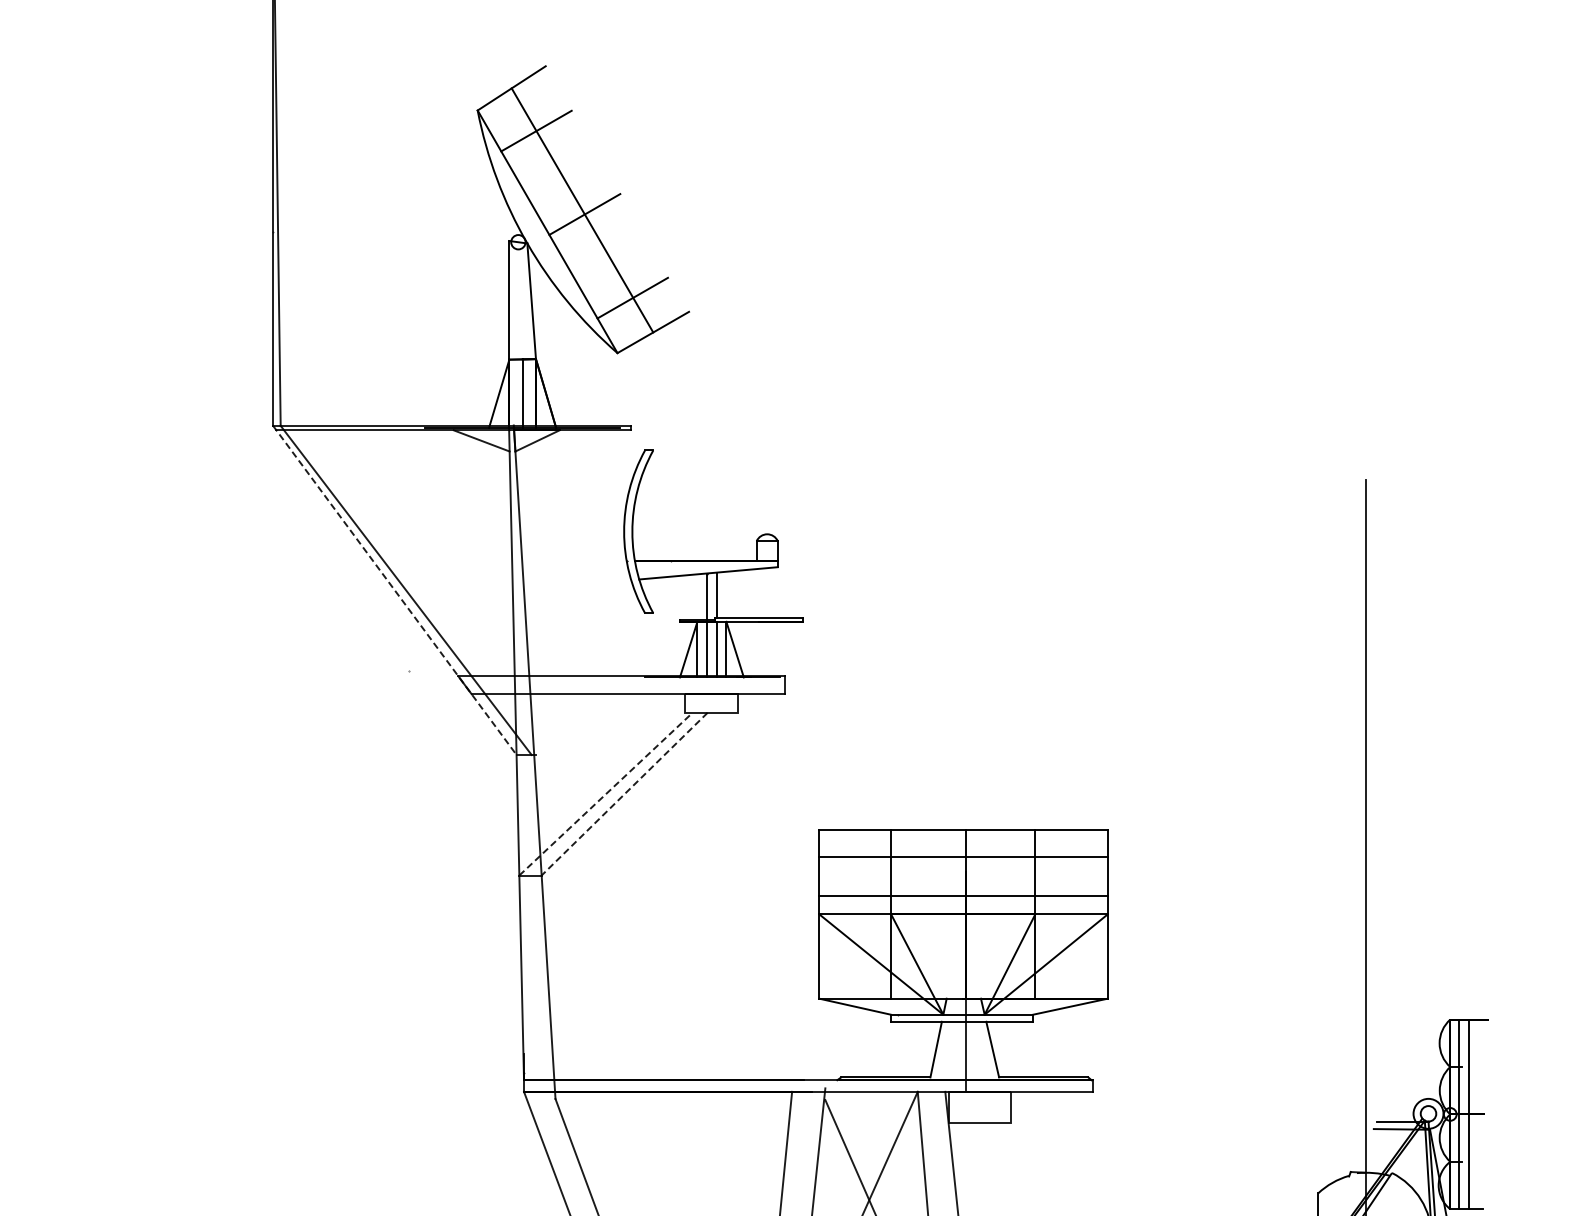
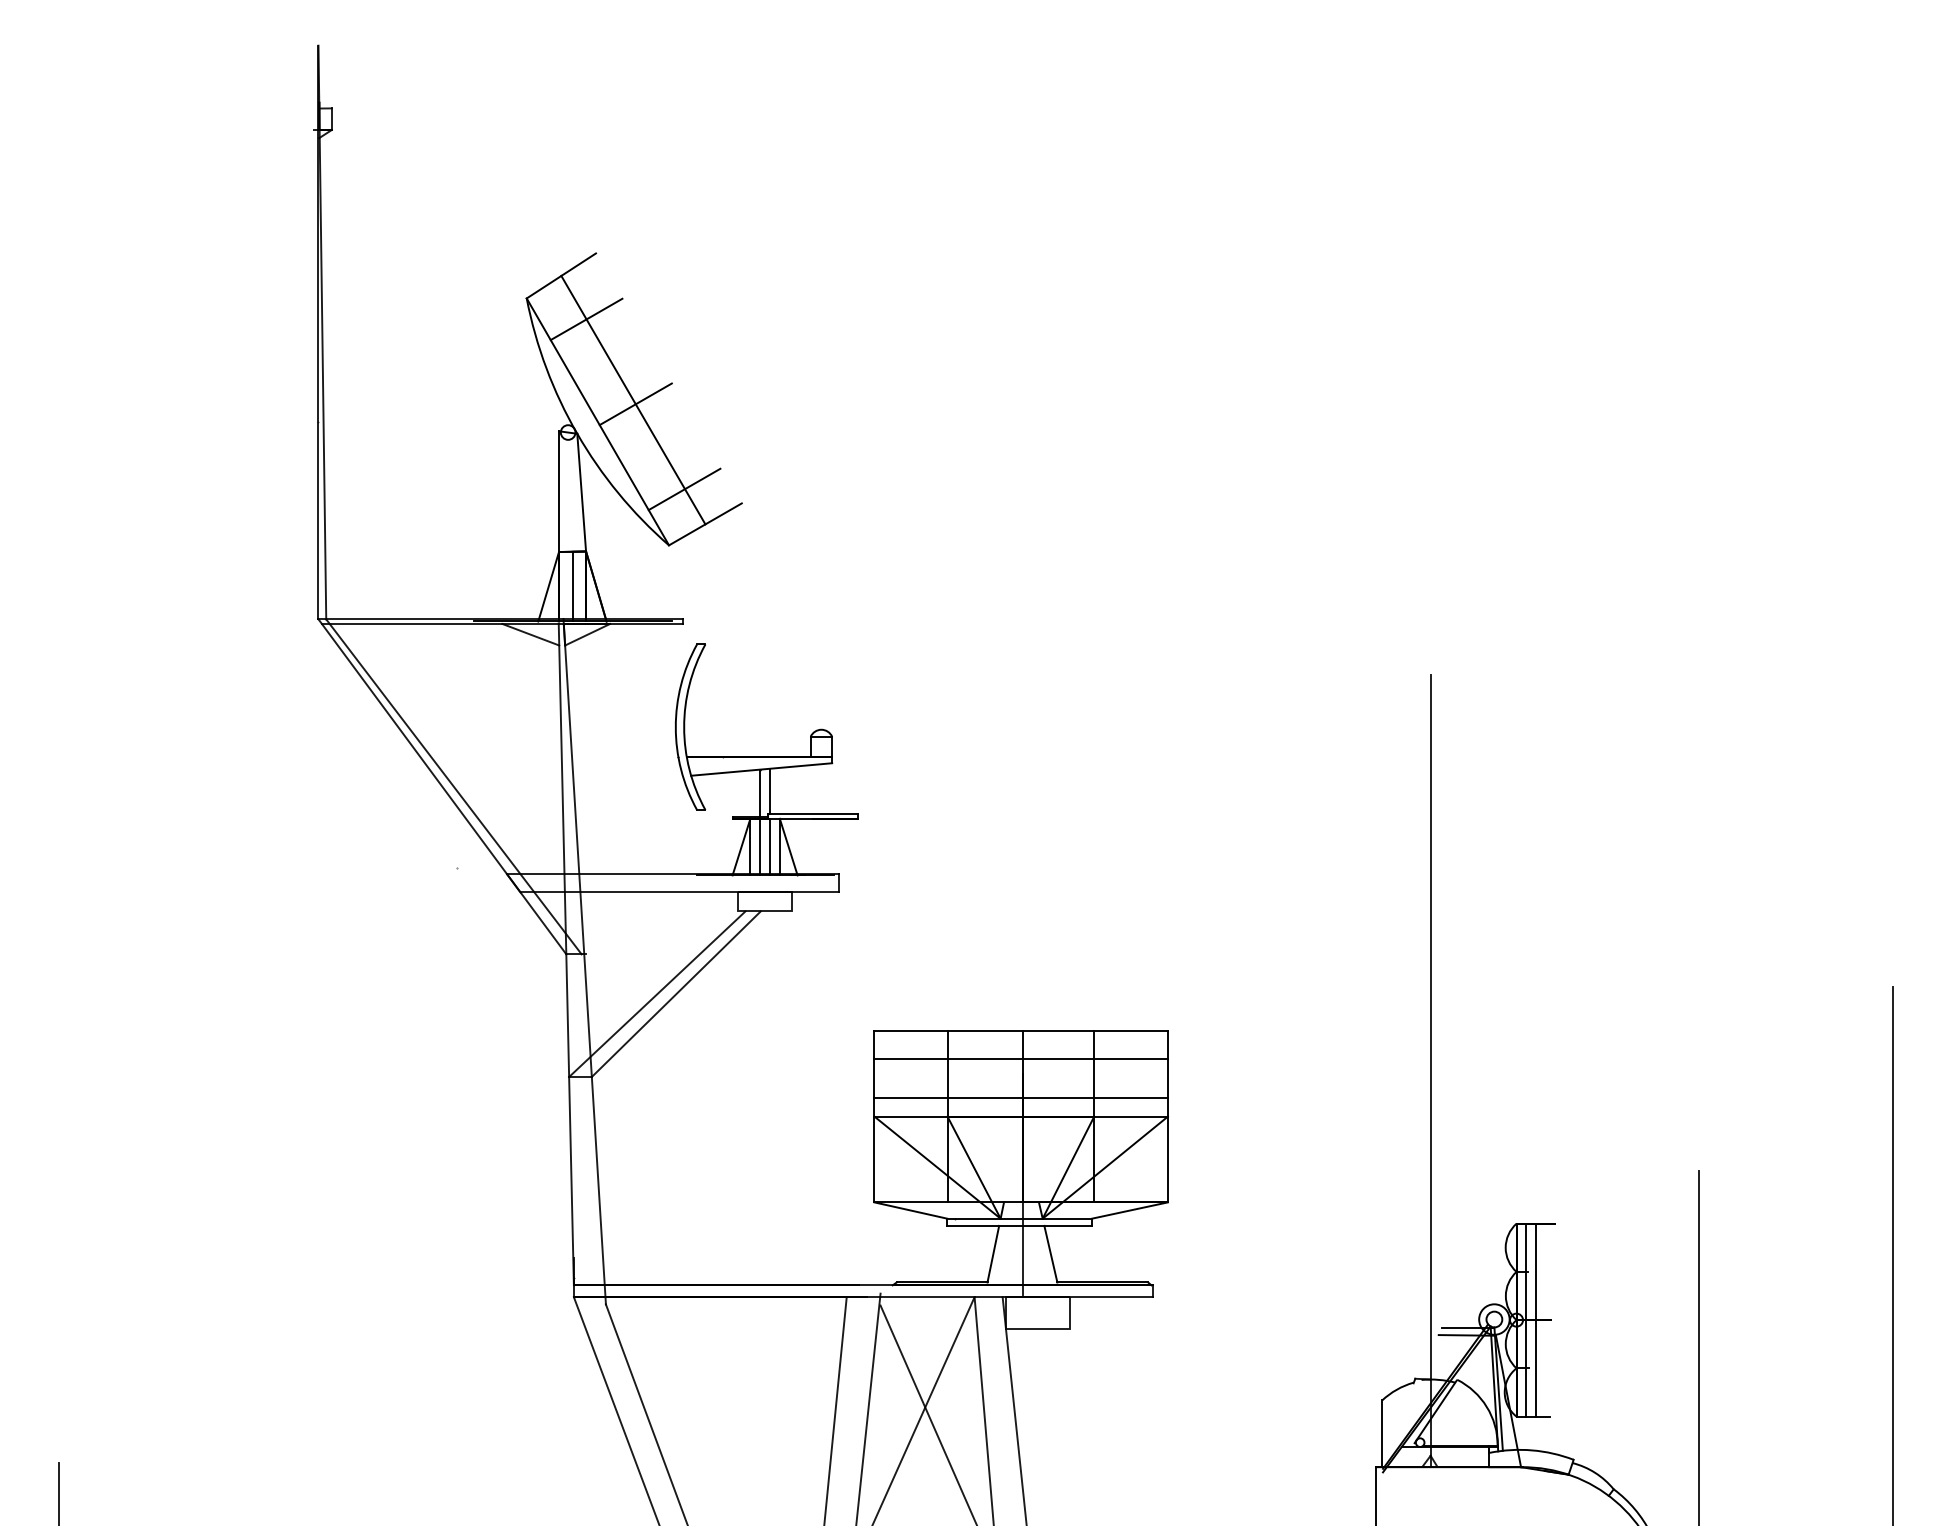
line: (394, 591) -> (442, 787), dashed -> solid
line: (606, 794) -> (657, 994), dashed -> solid
line: (623, 794) -> (675, 994), dashed -> solid

